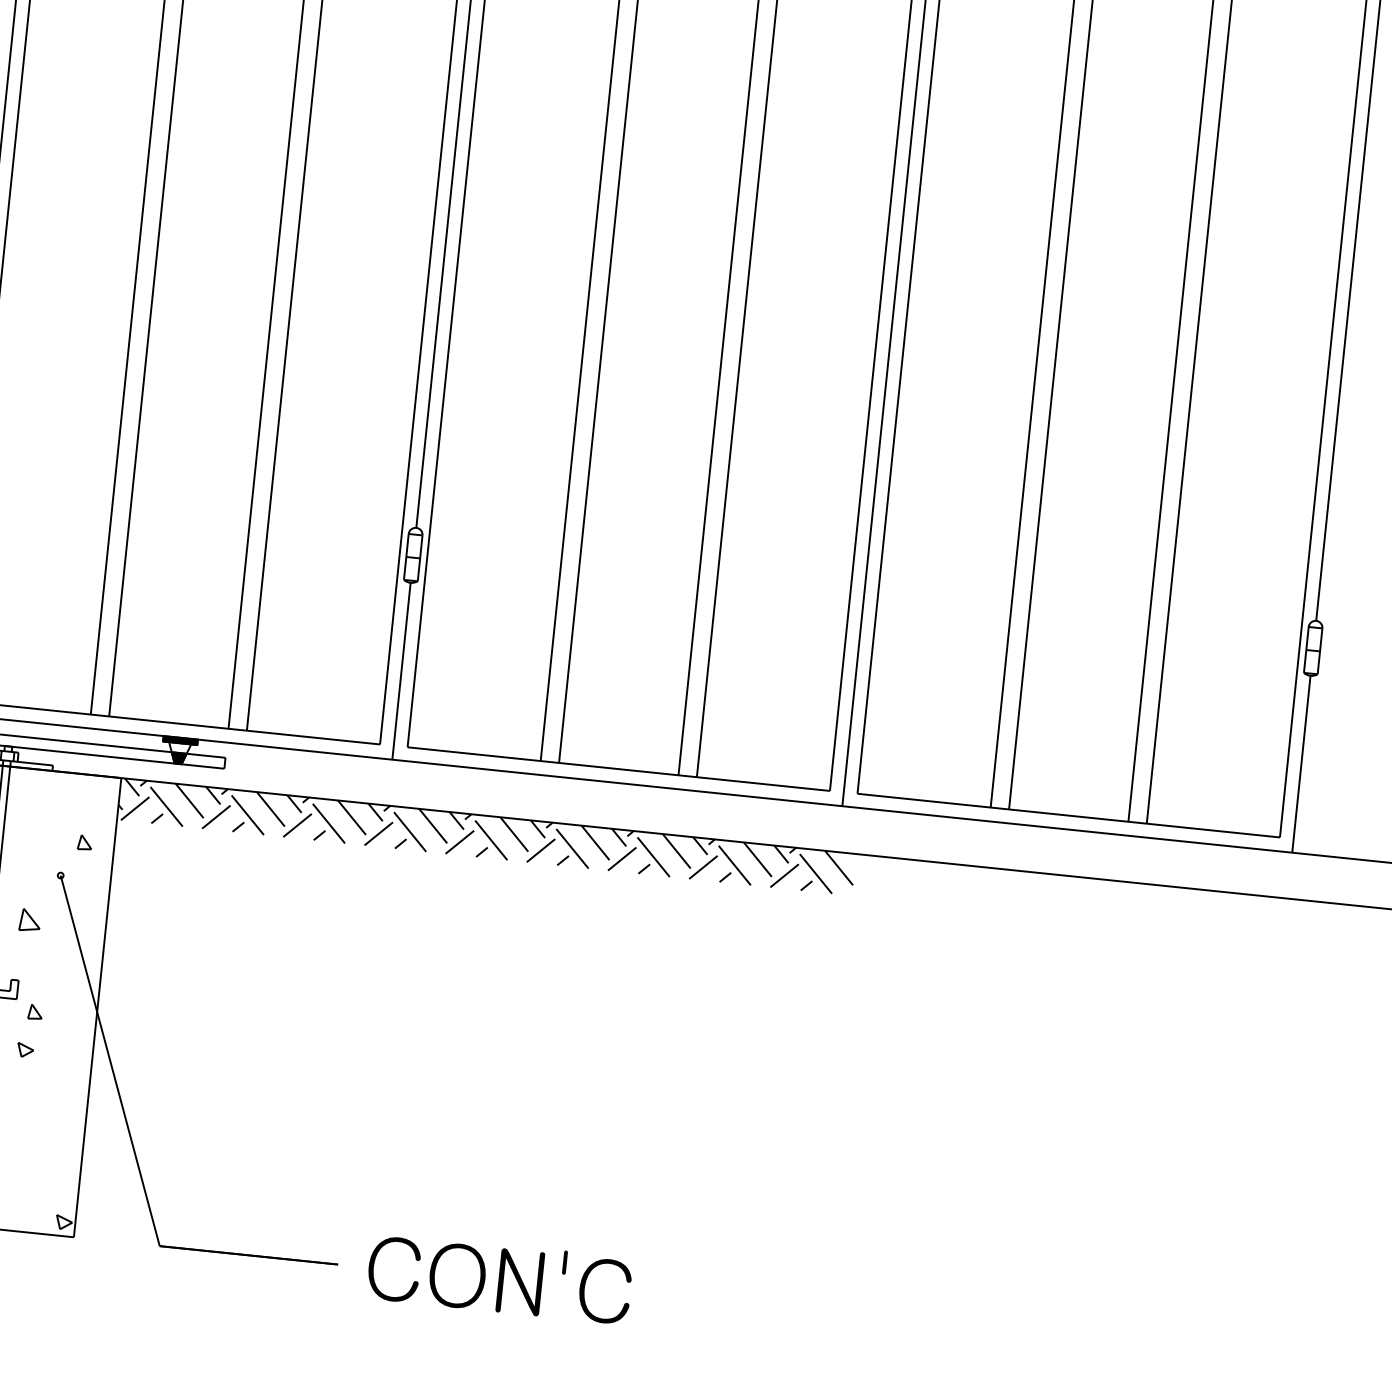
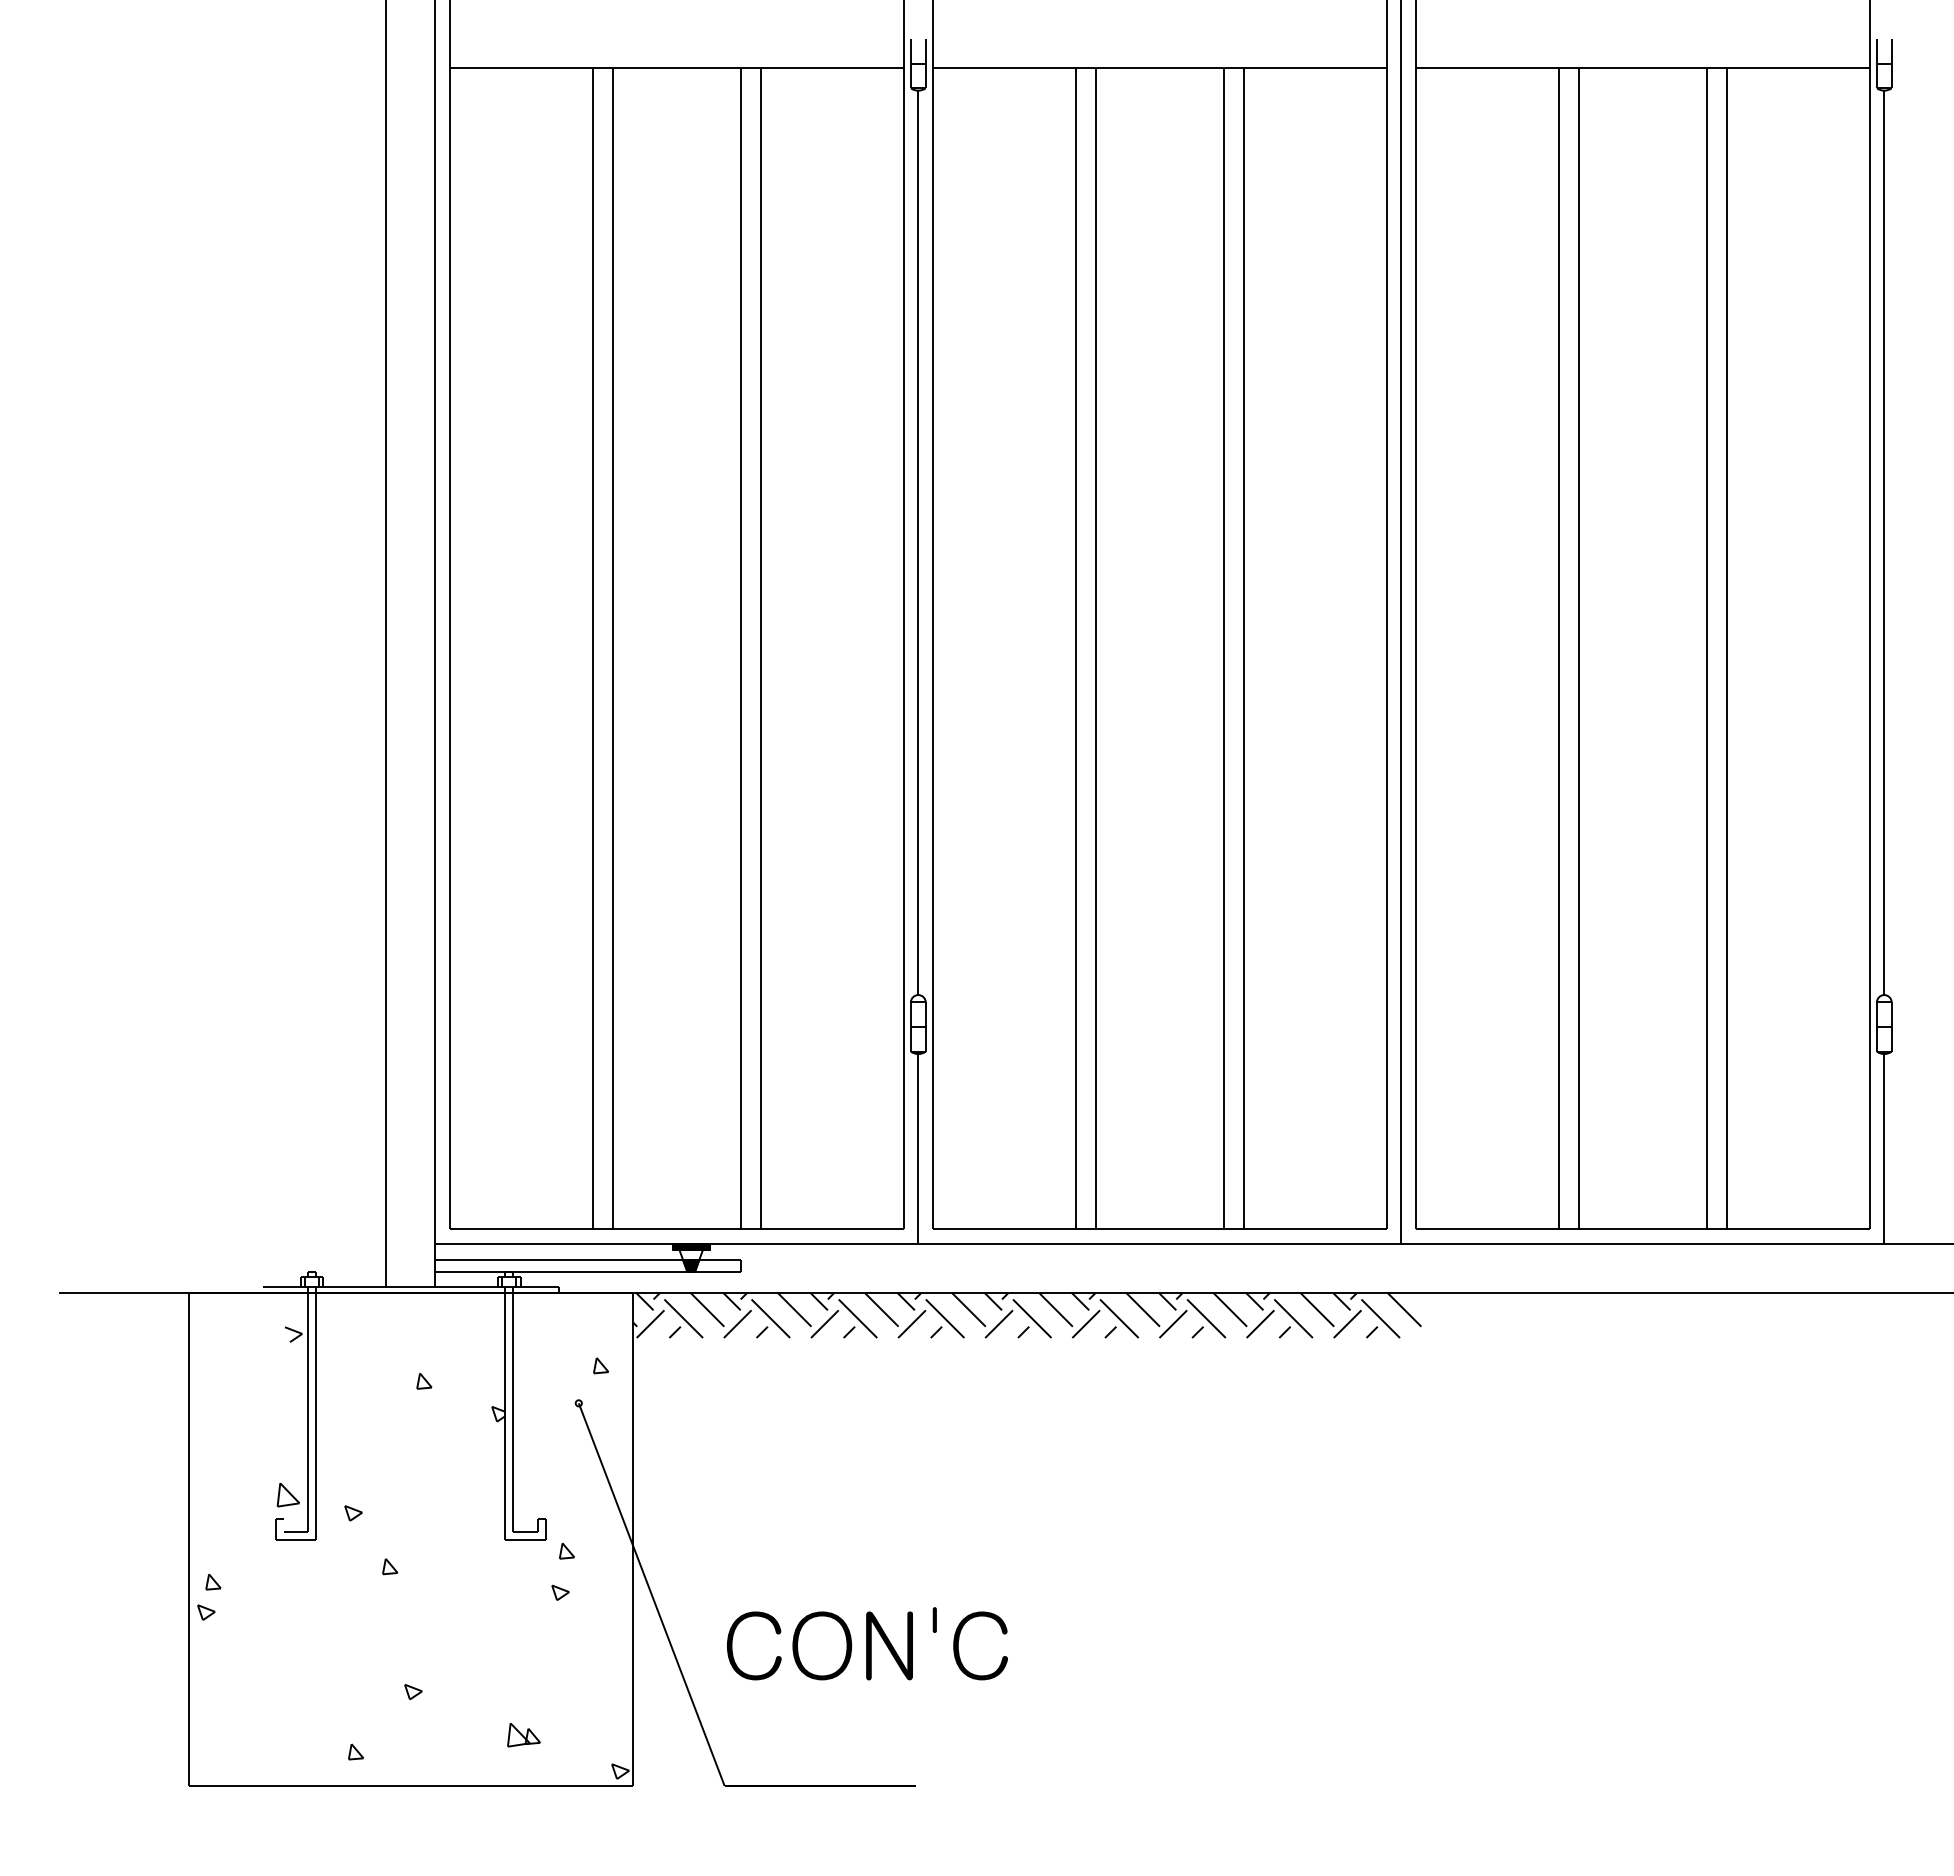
part: (29, 920) -> (550, 1454), removed
text: (499, 1277) -> (867, 1643), moved

